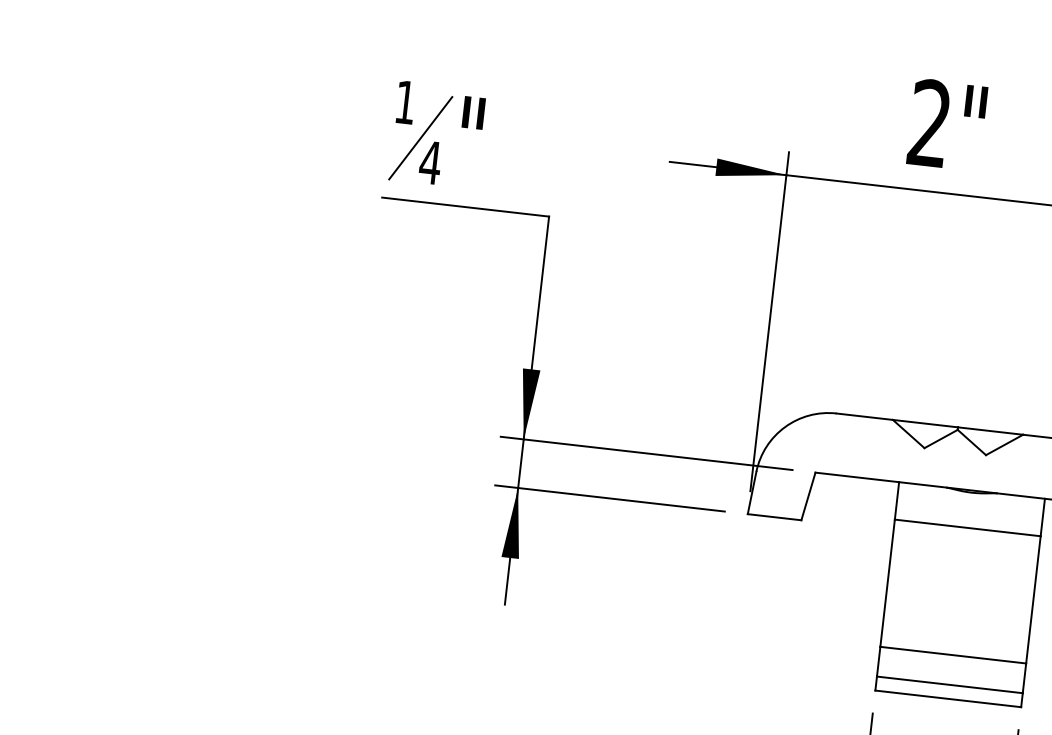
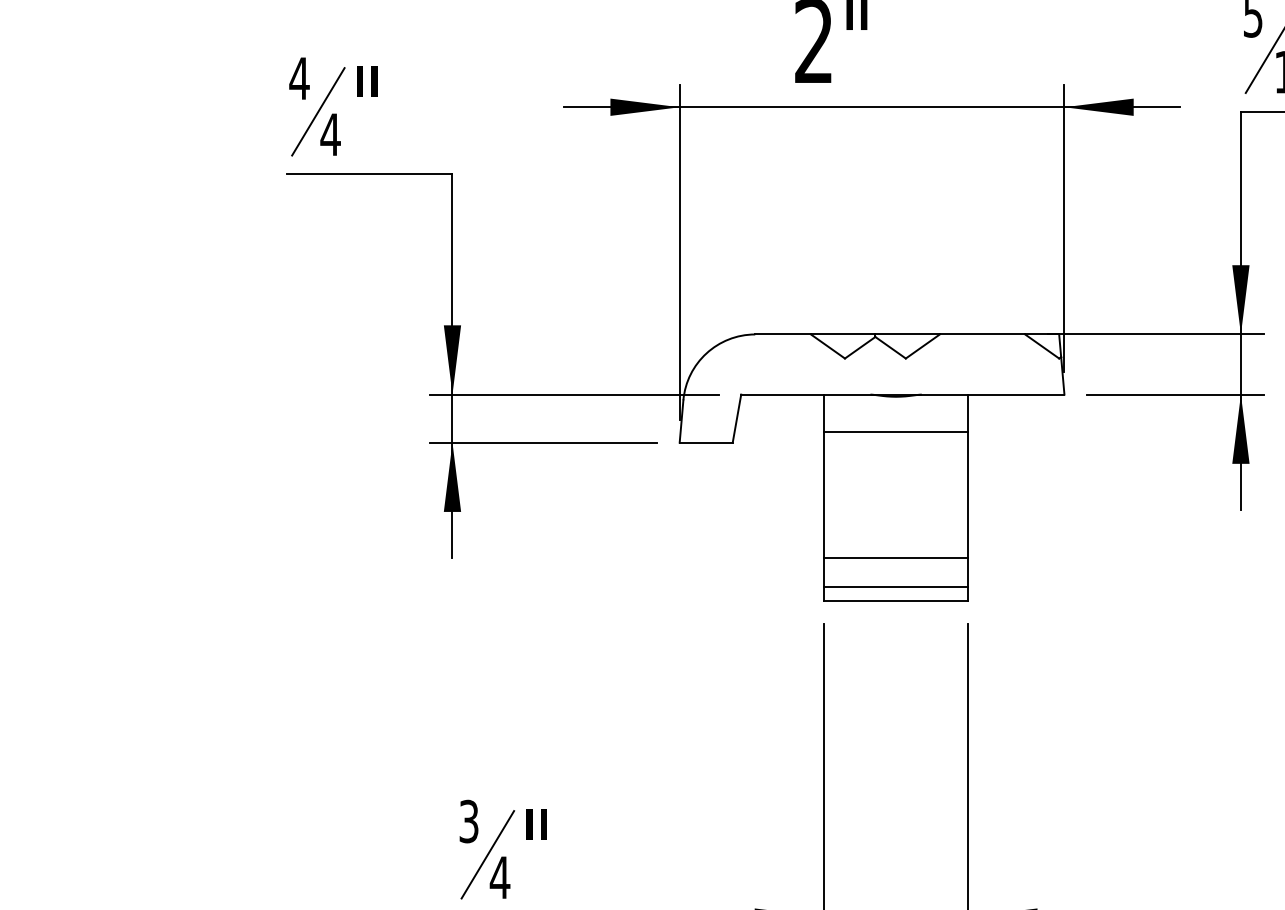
text: (405, 102) -> (299, 78), 1 -> 4

